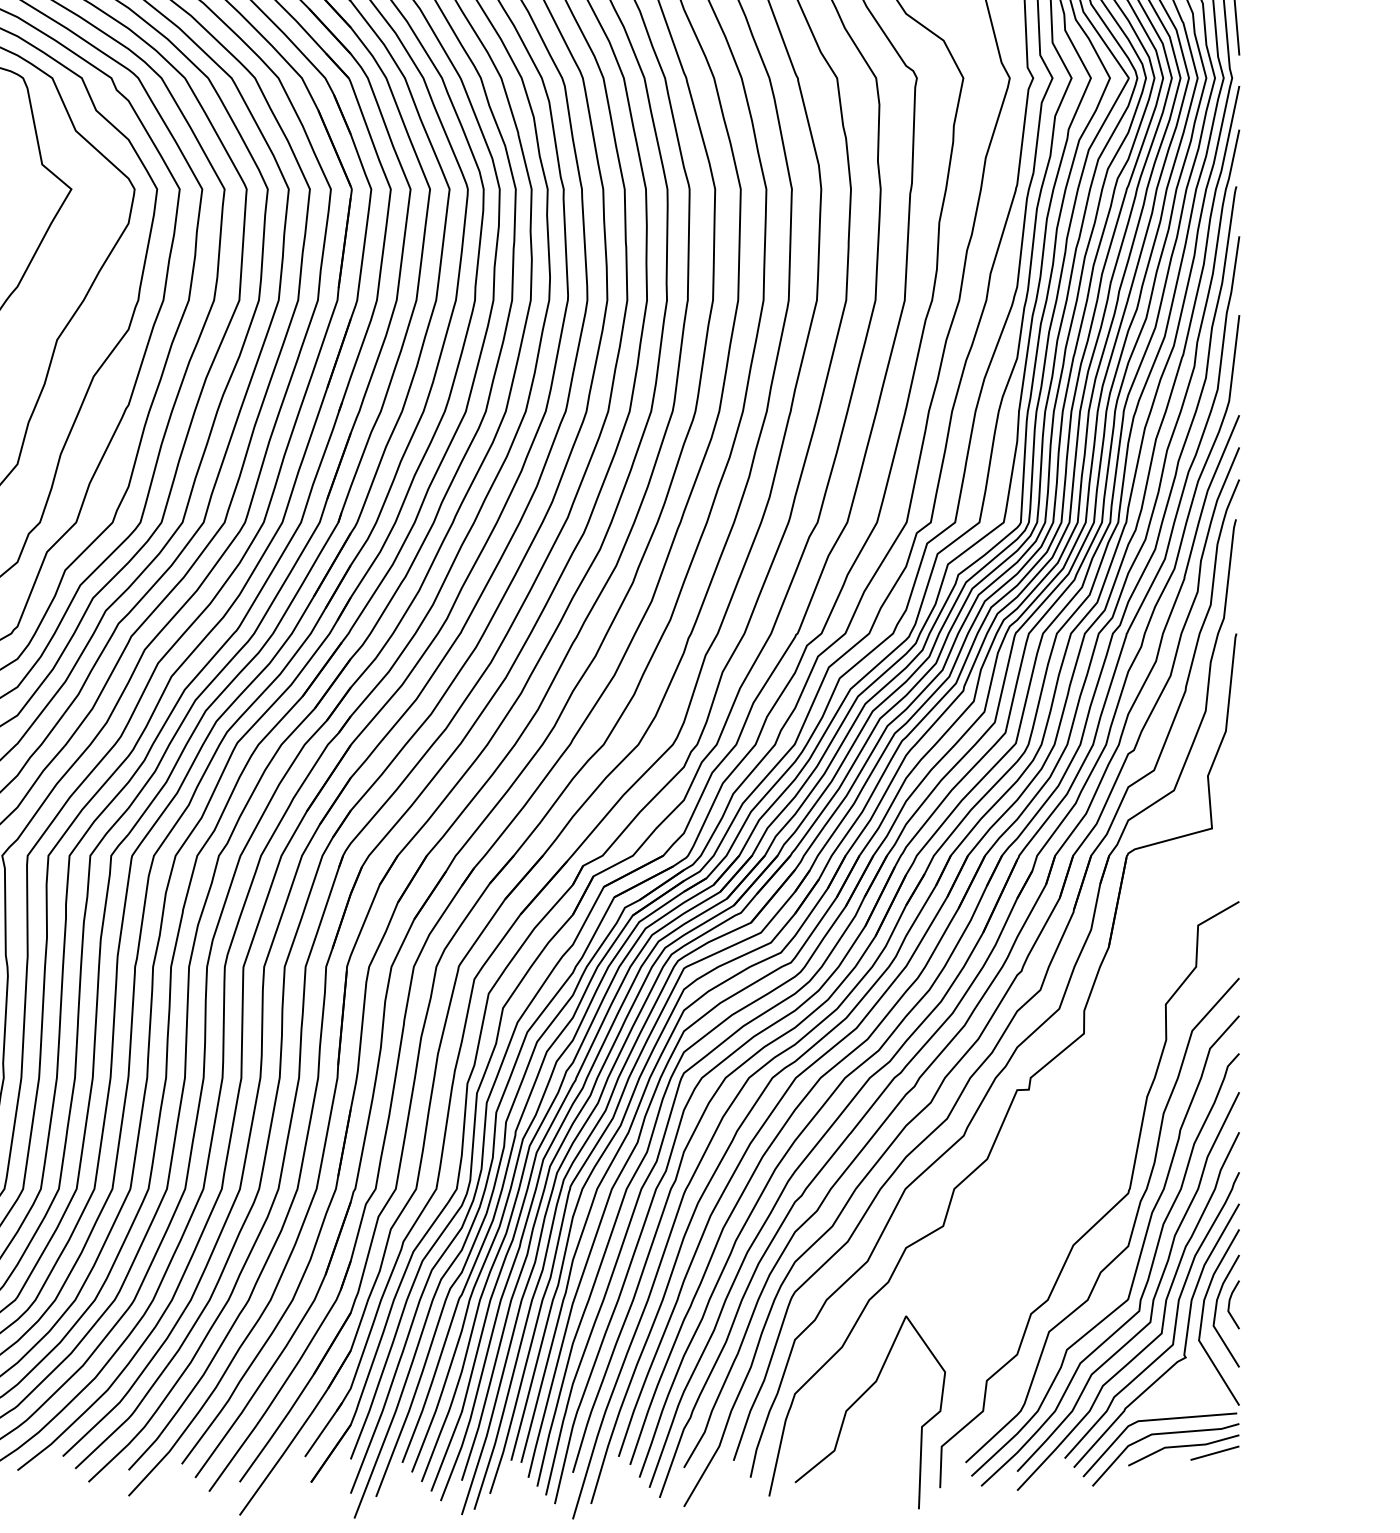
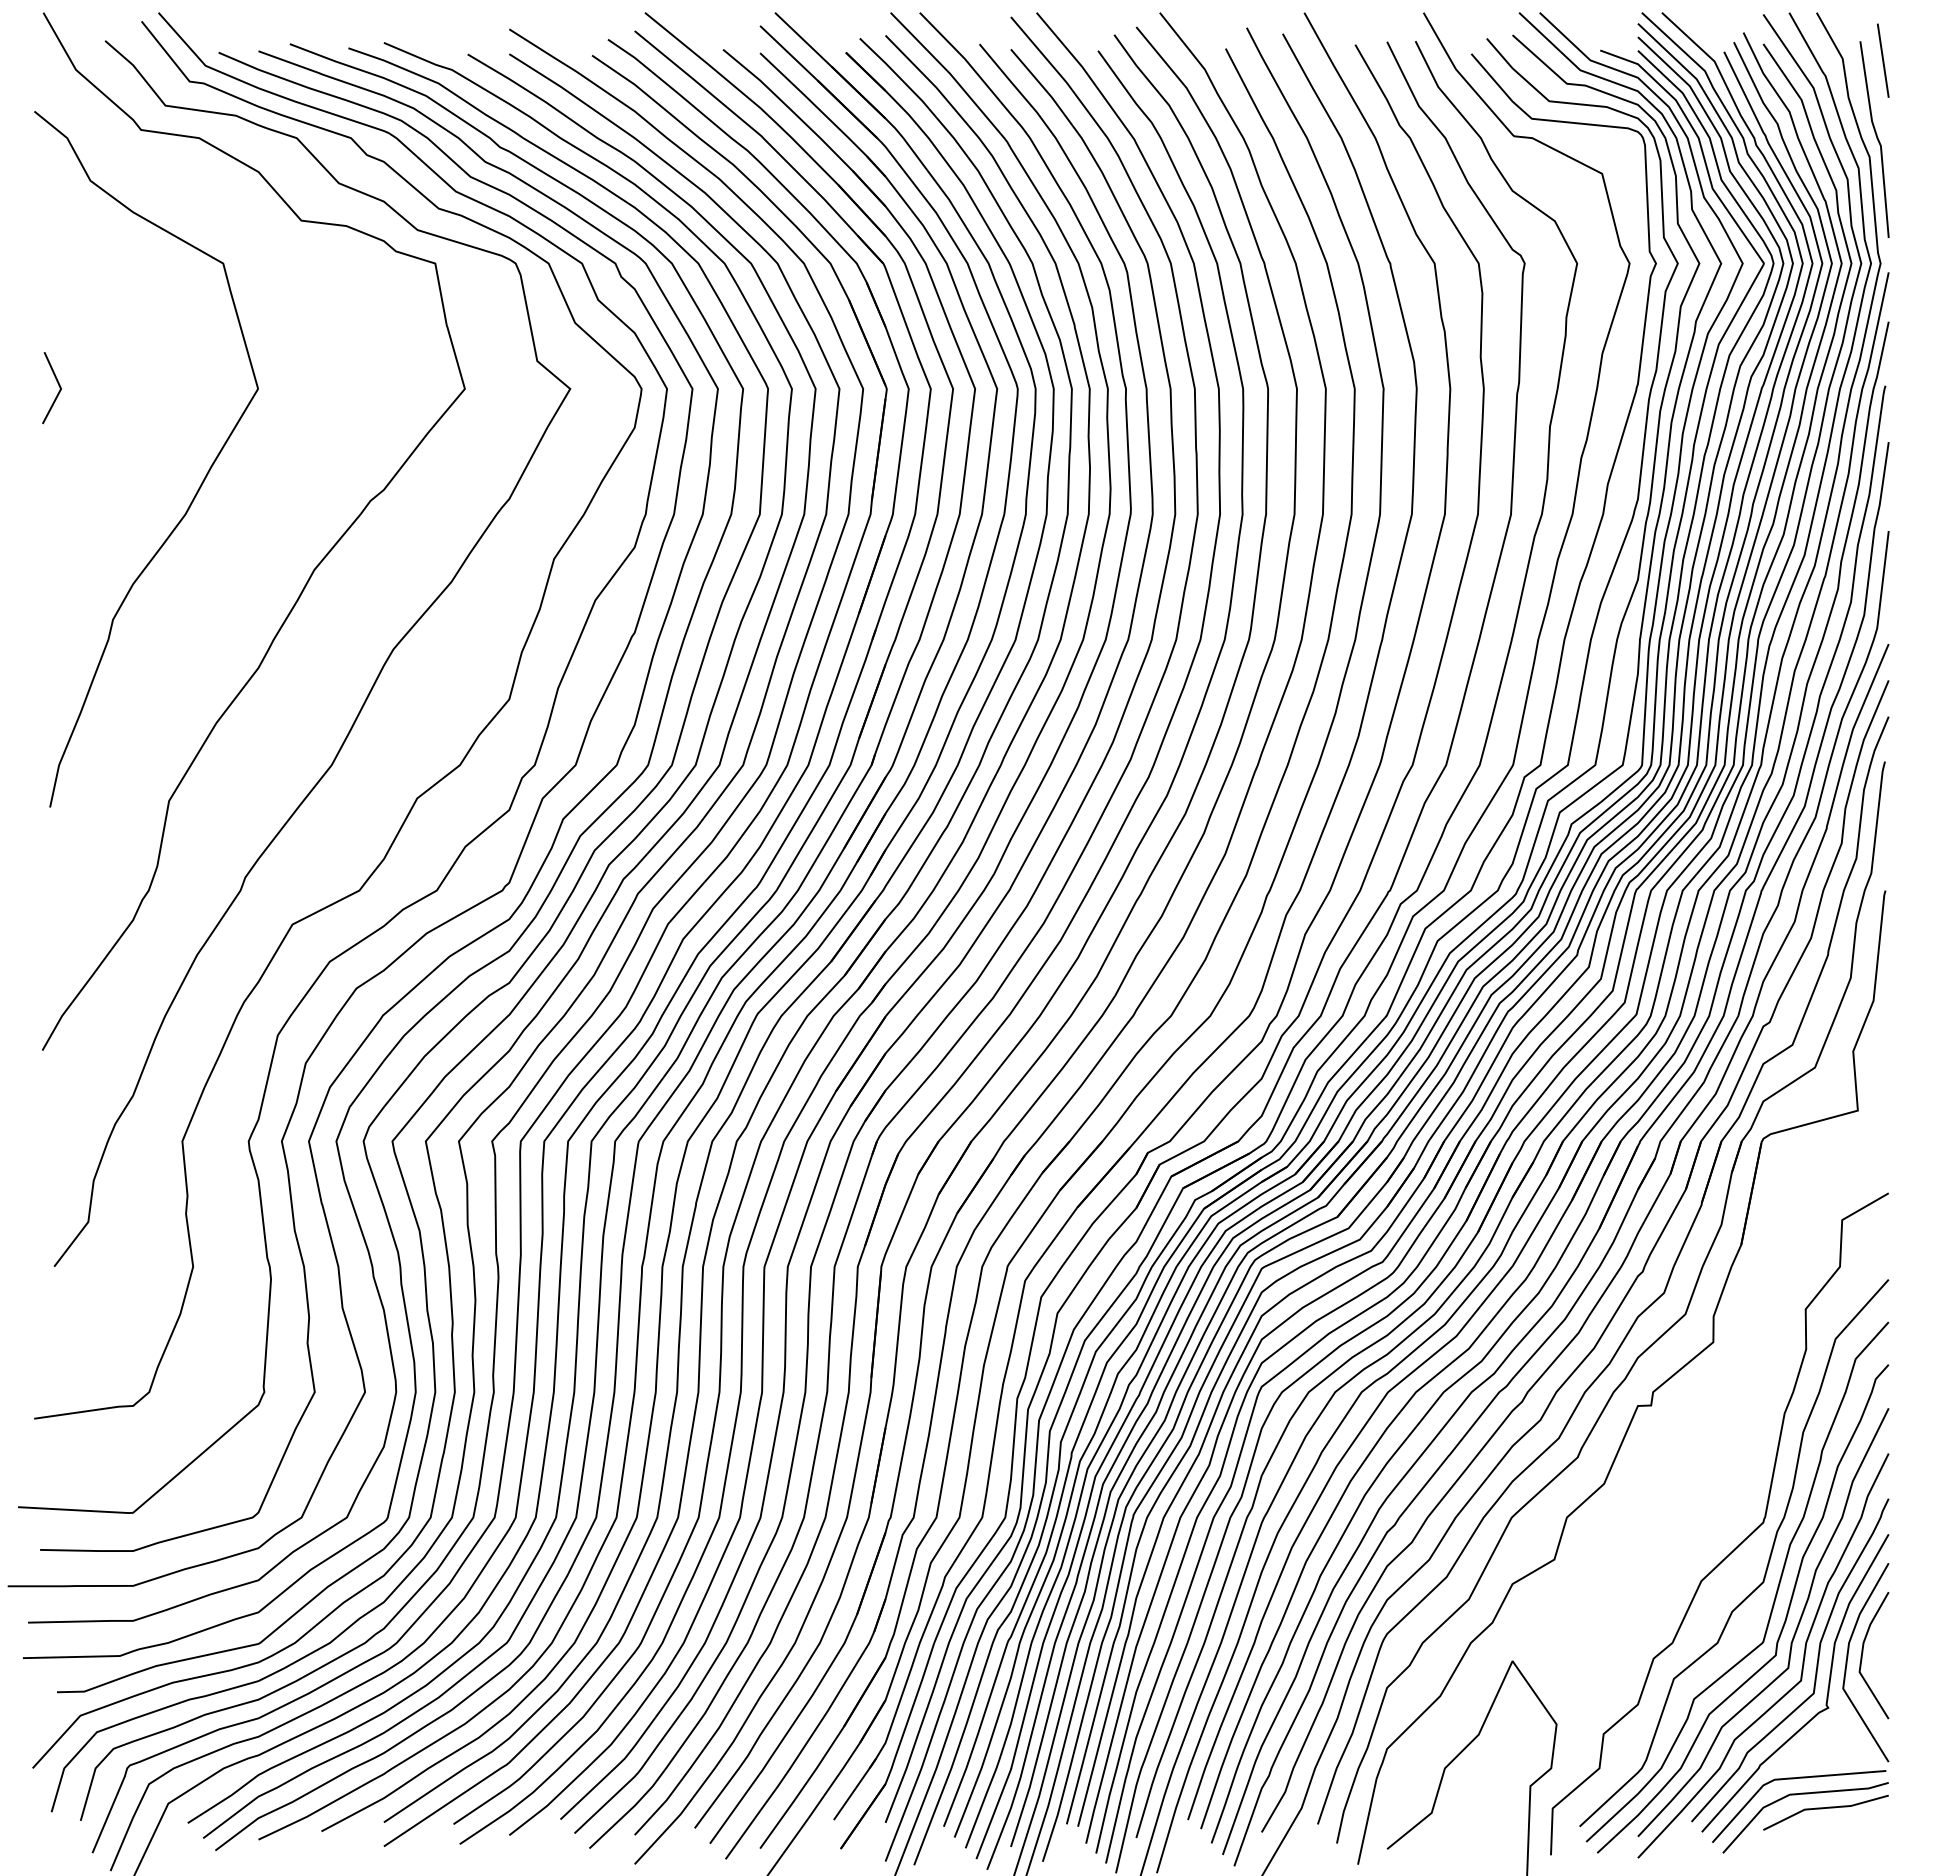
line: (1230, 1304) -> (1878, 1647), removed
line: (1214, 1452) -> (1860, 1815), removed

